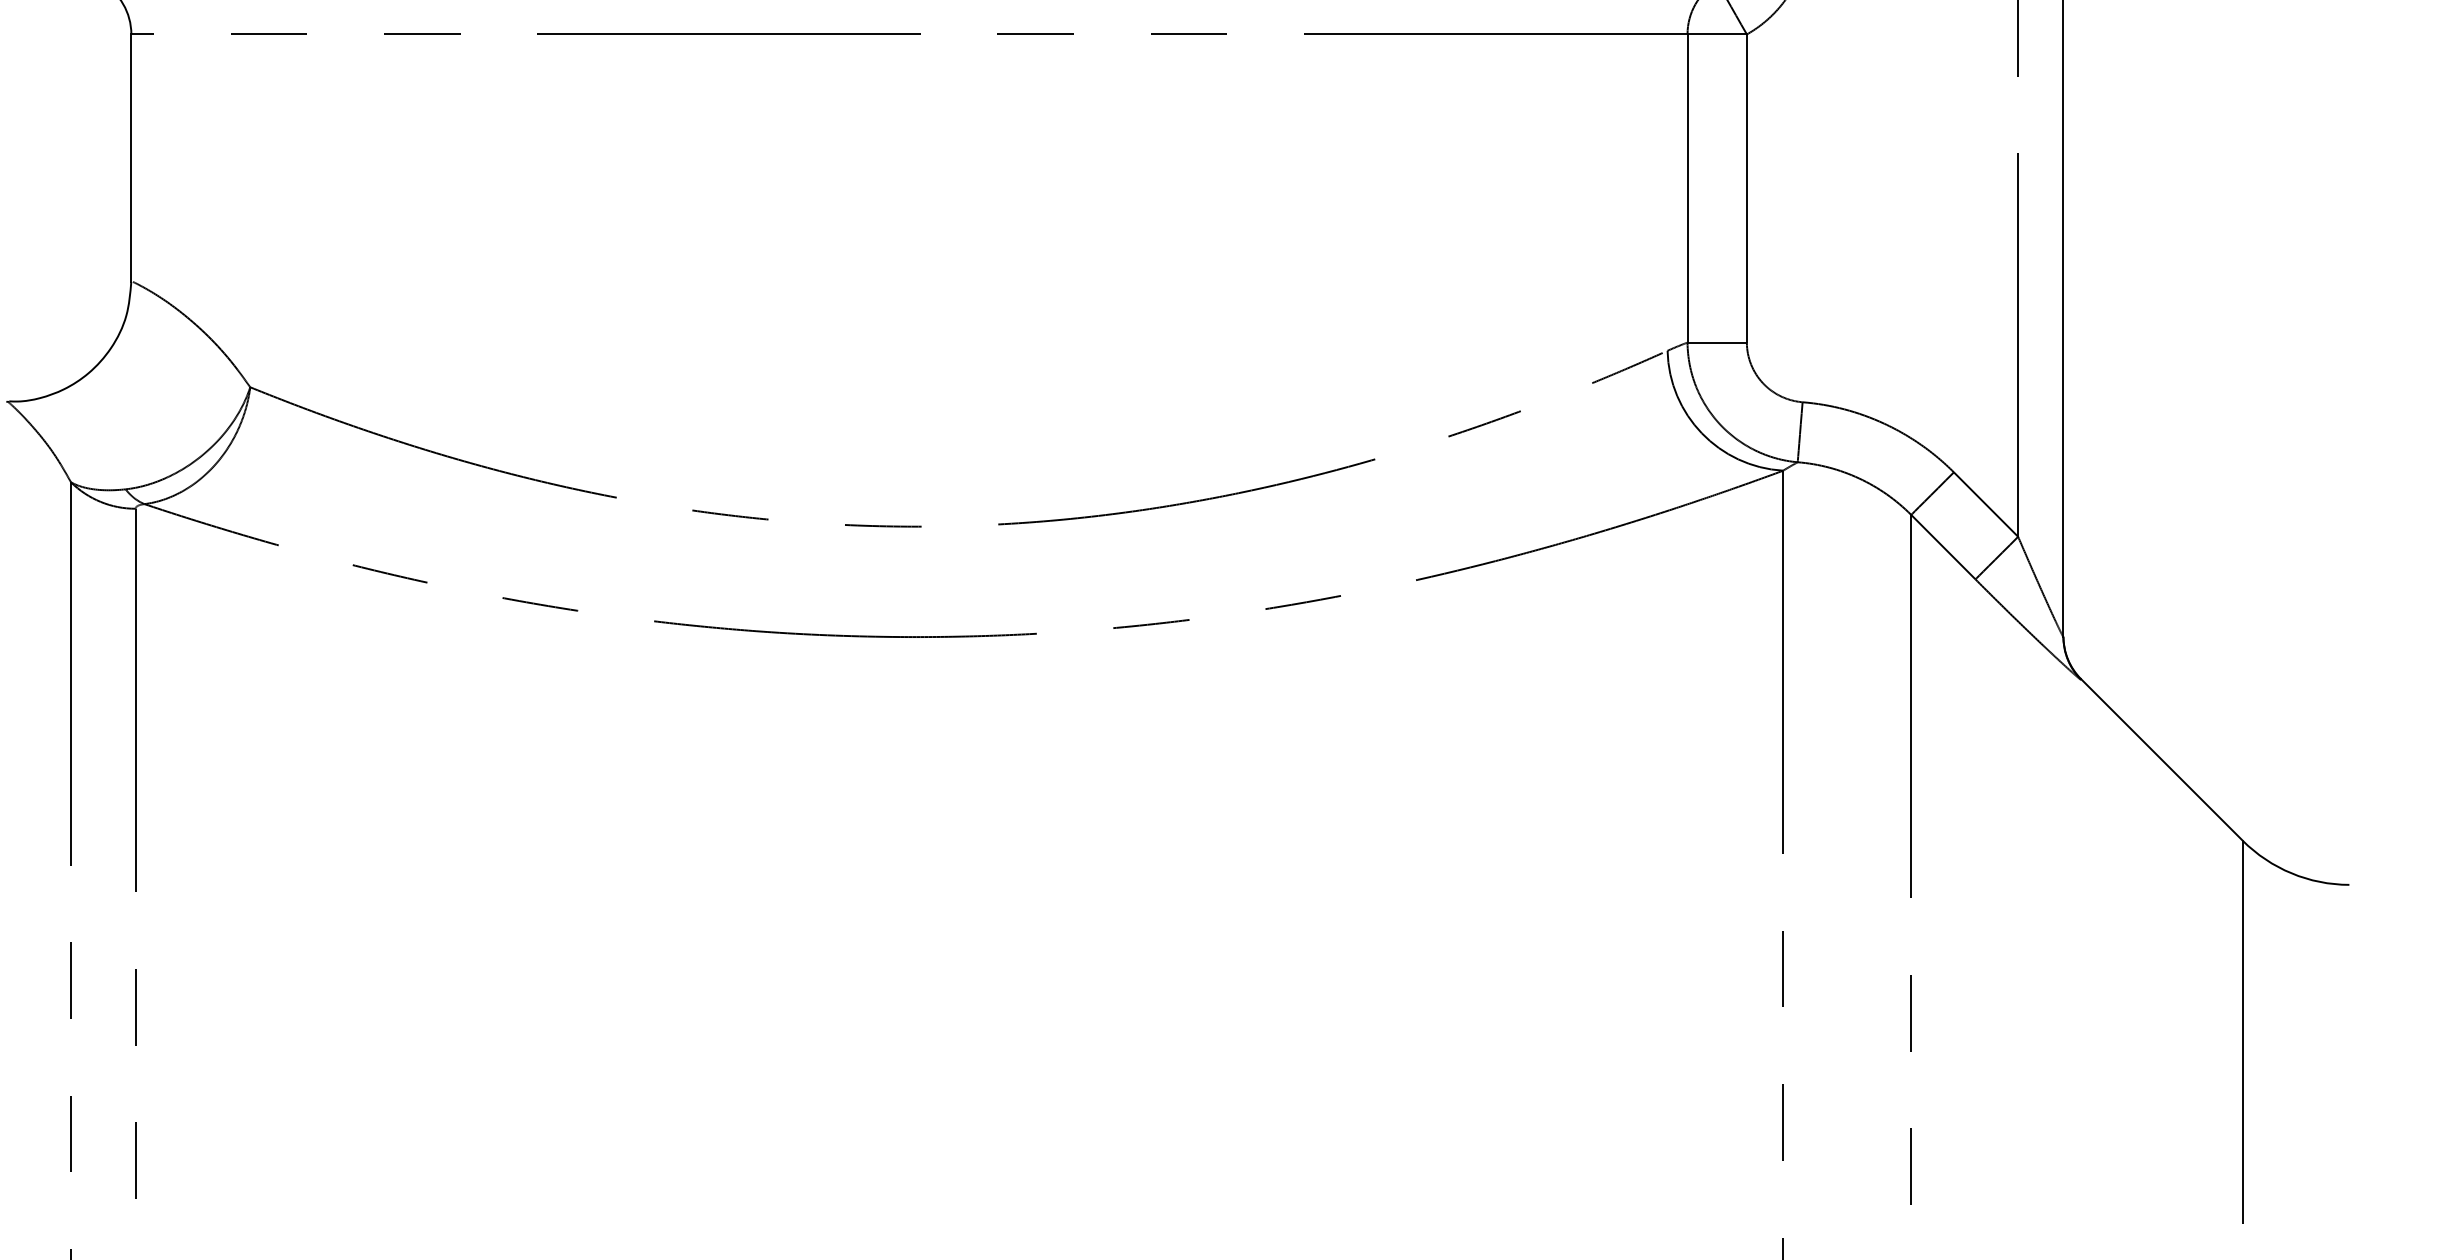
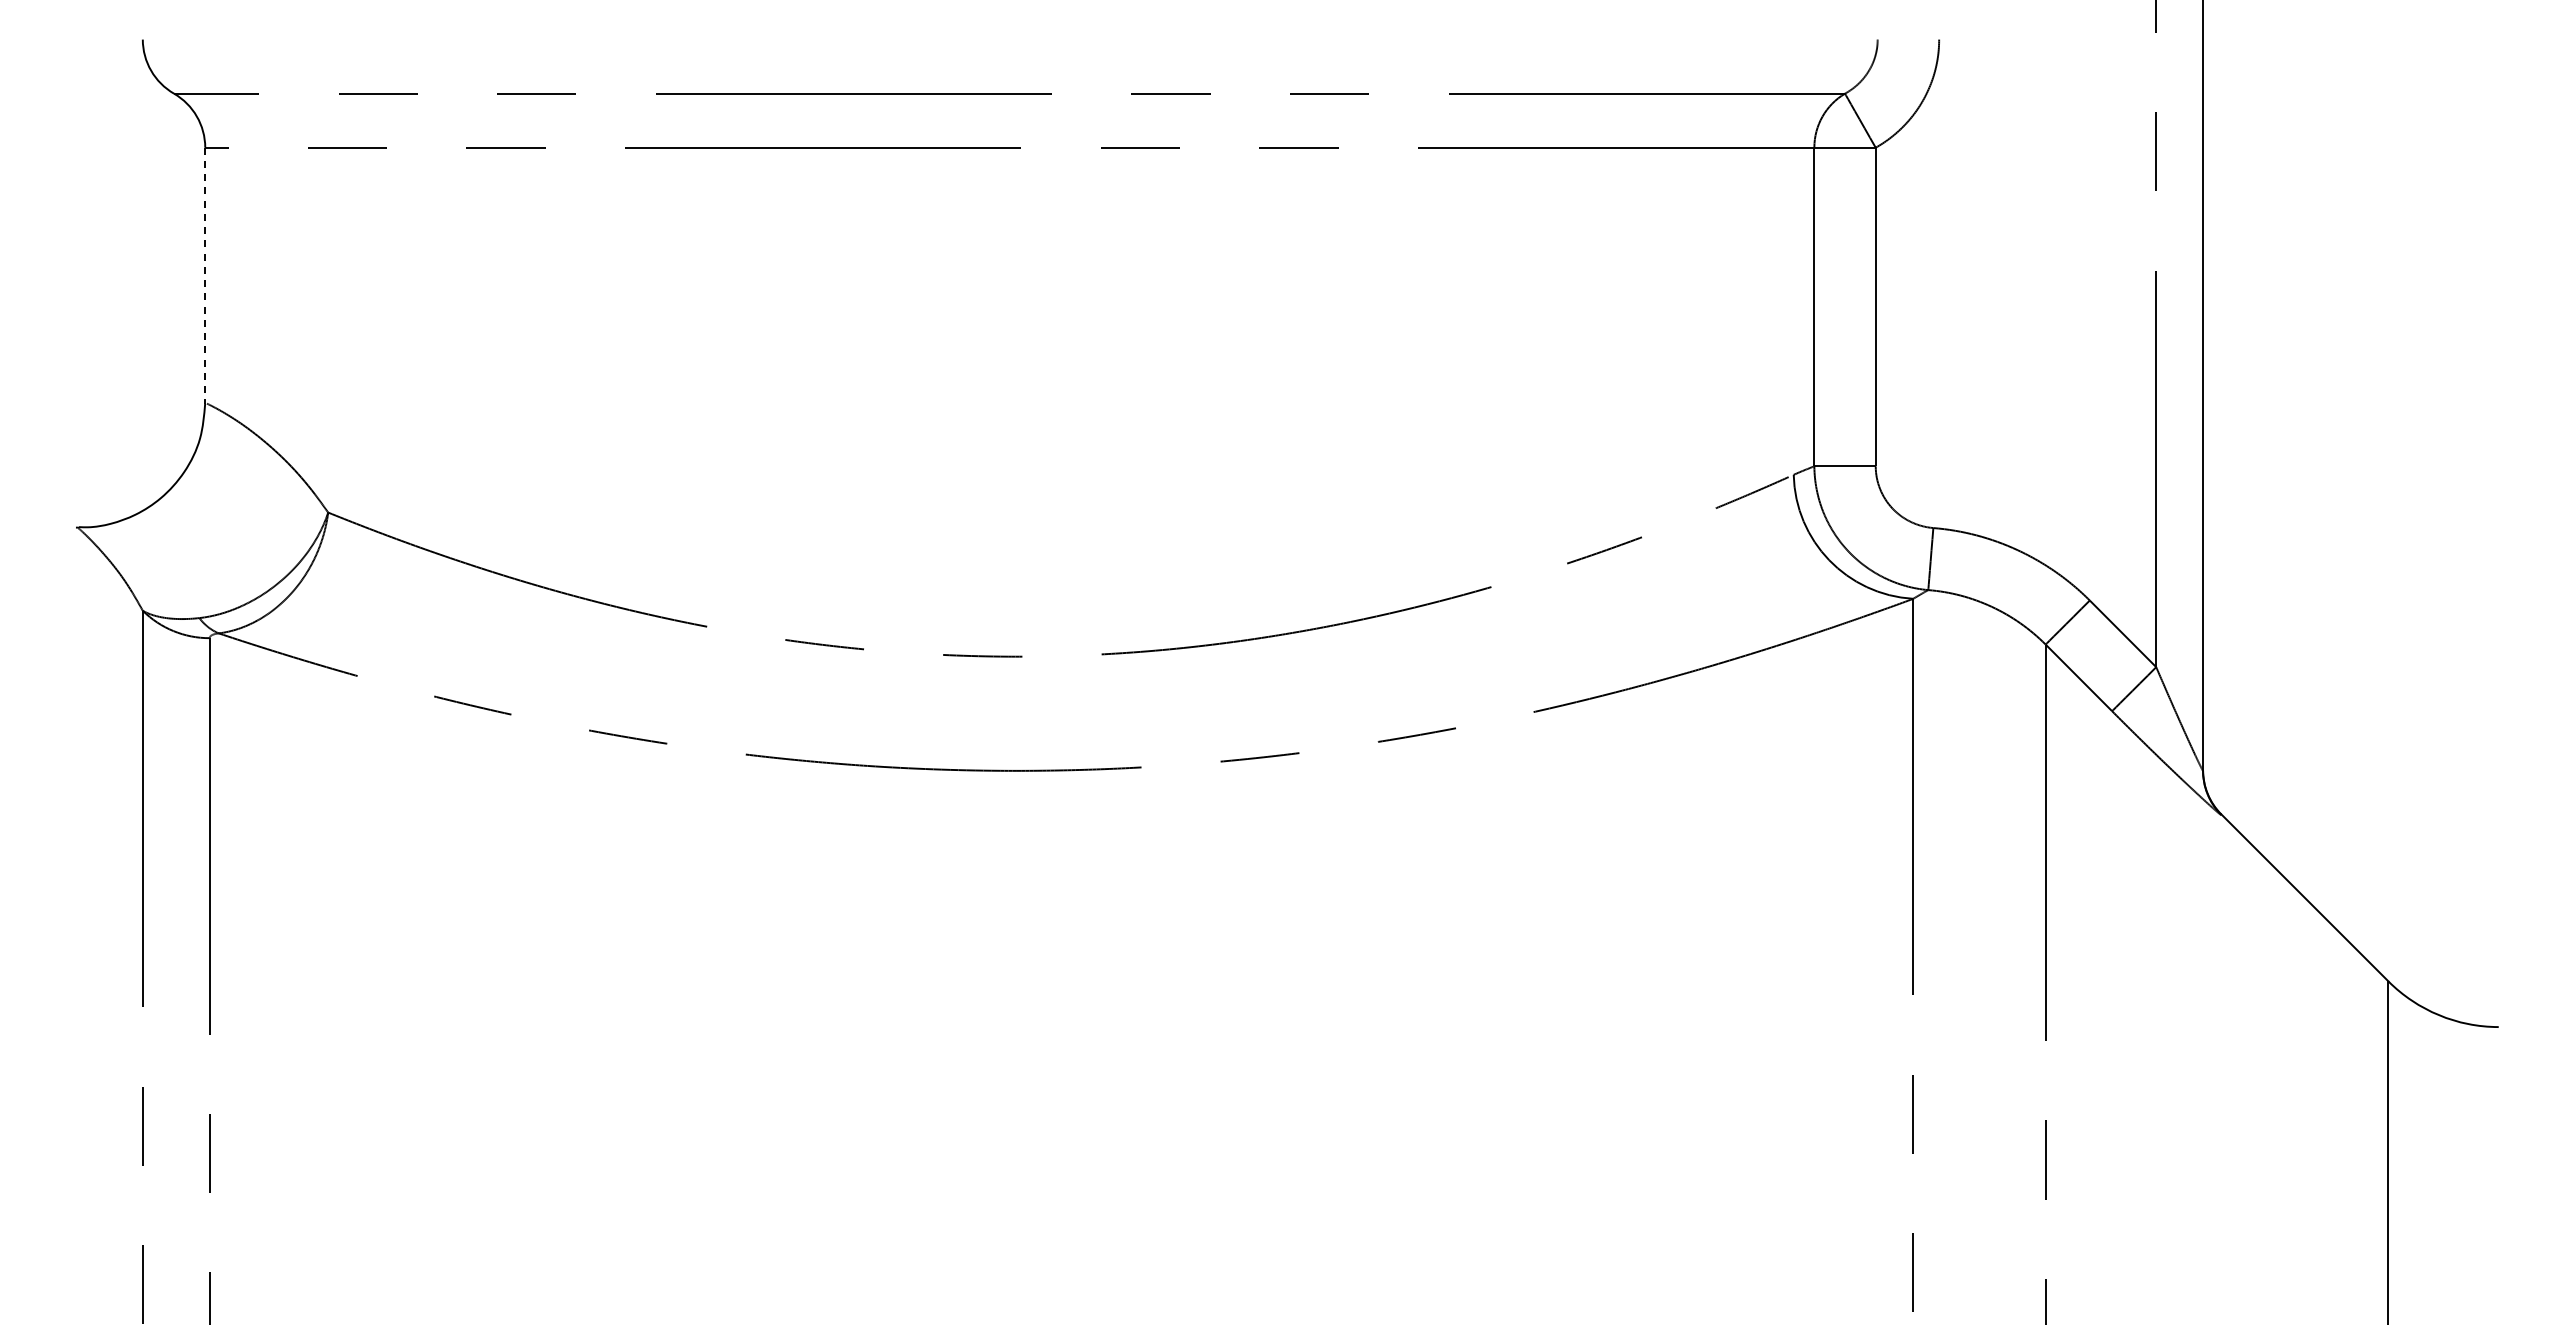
line: (131, 158) -> (205, 276), solid -> dashed

